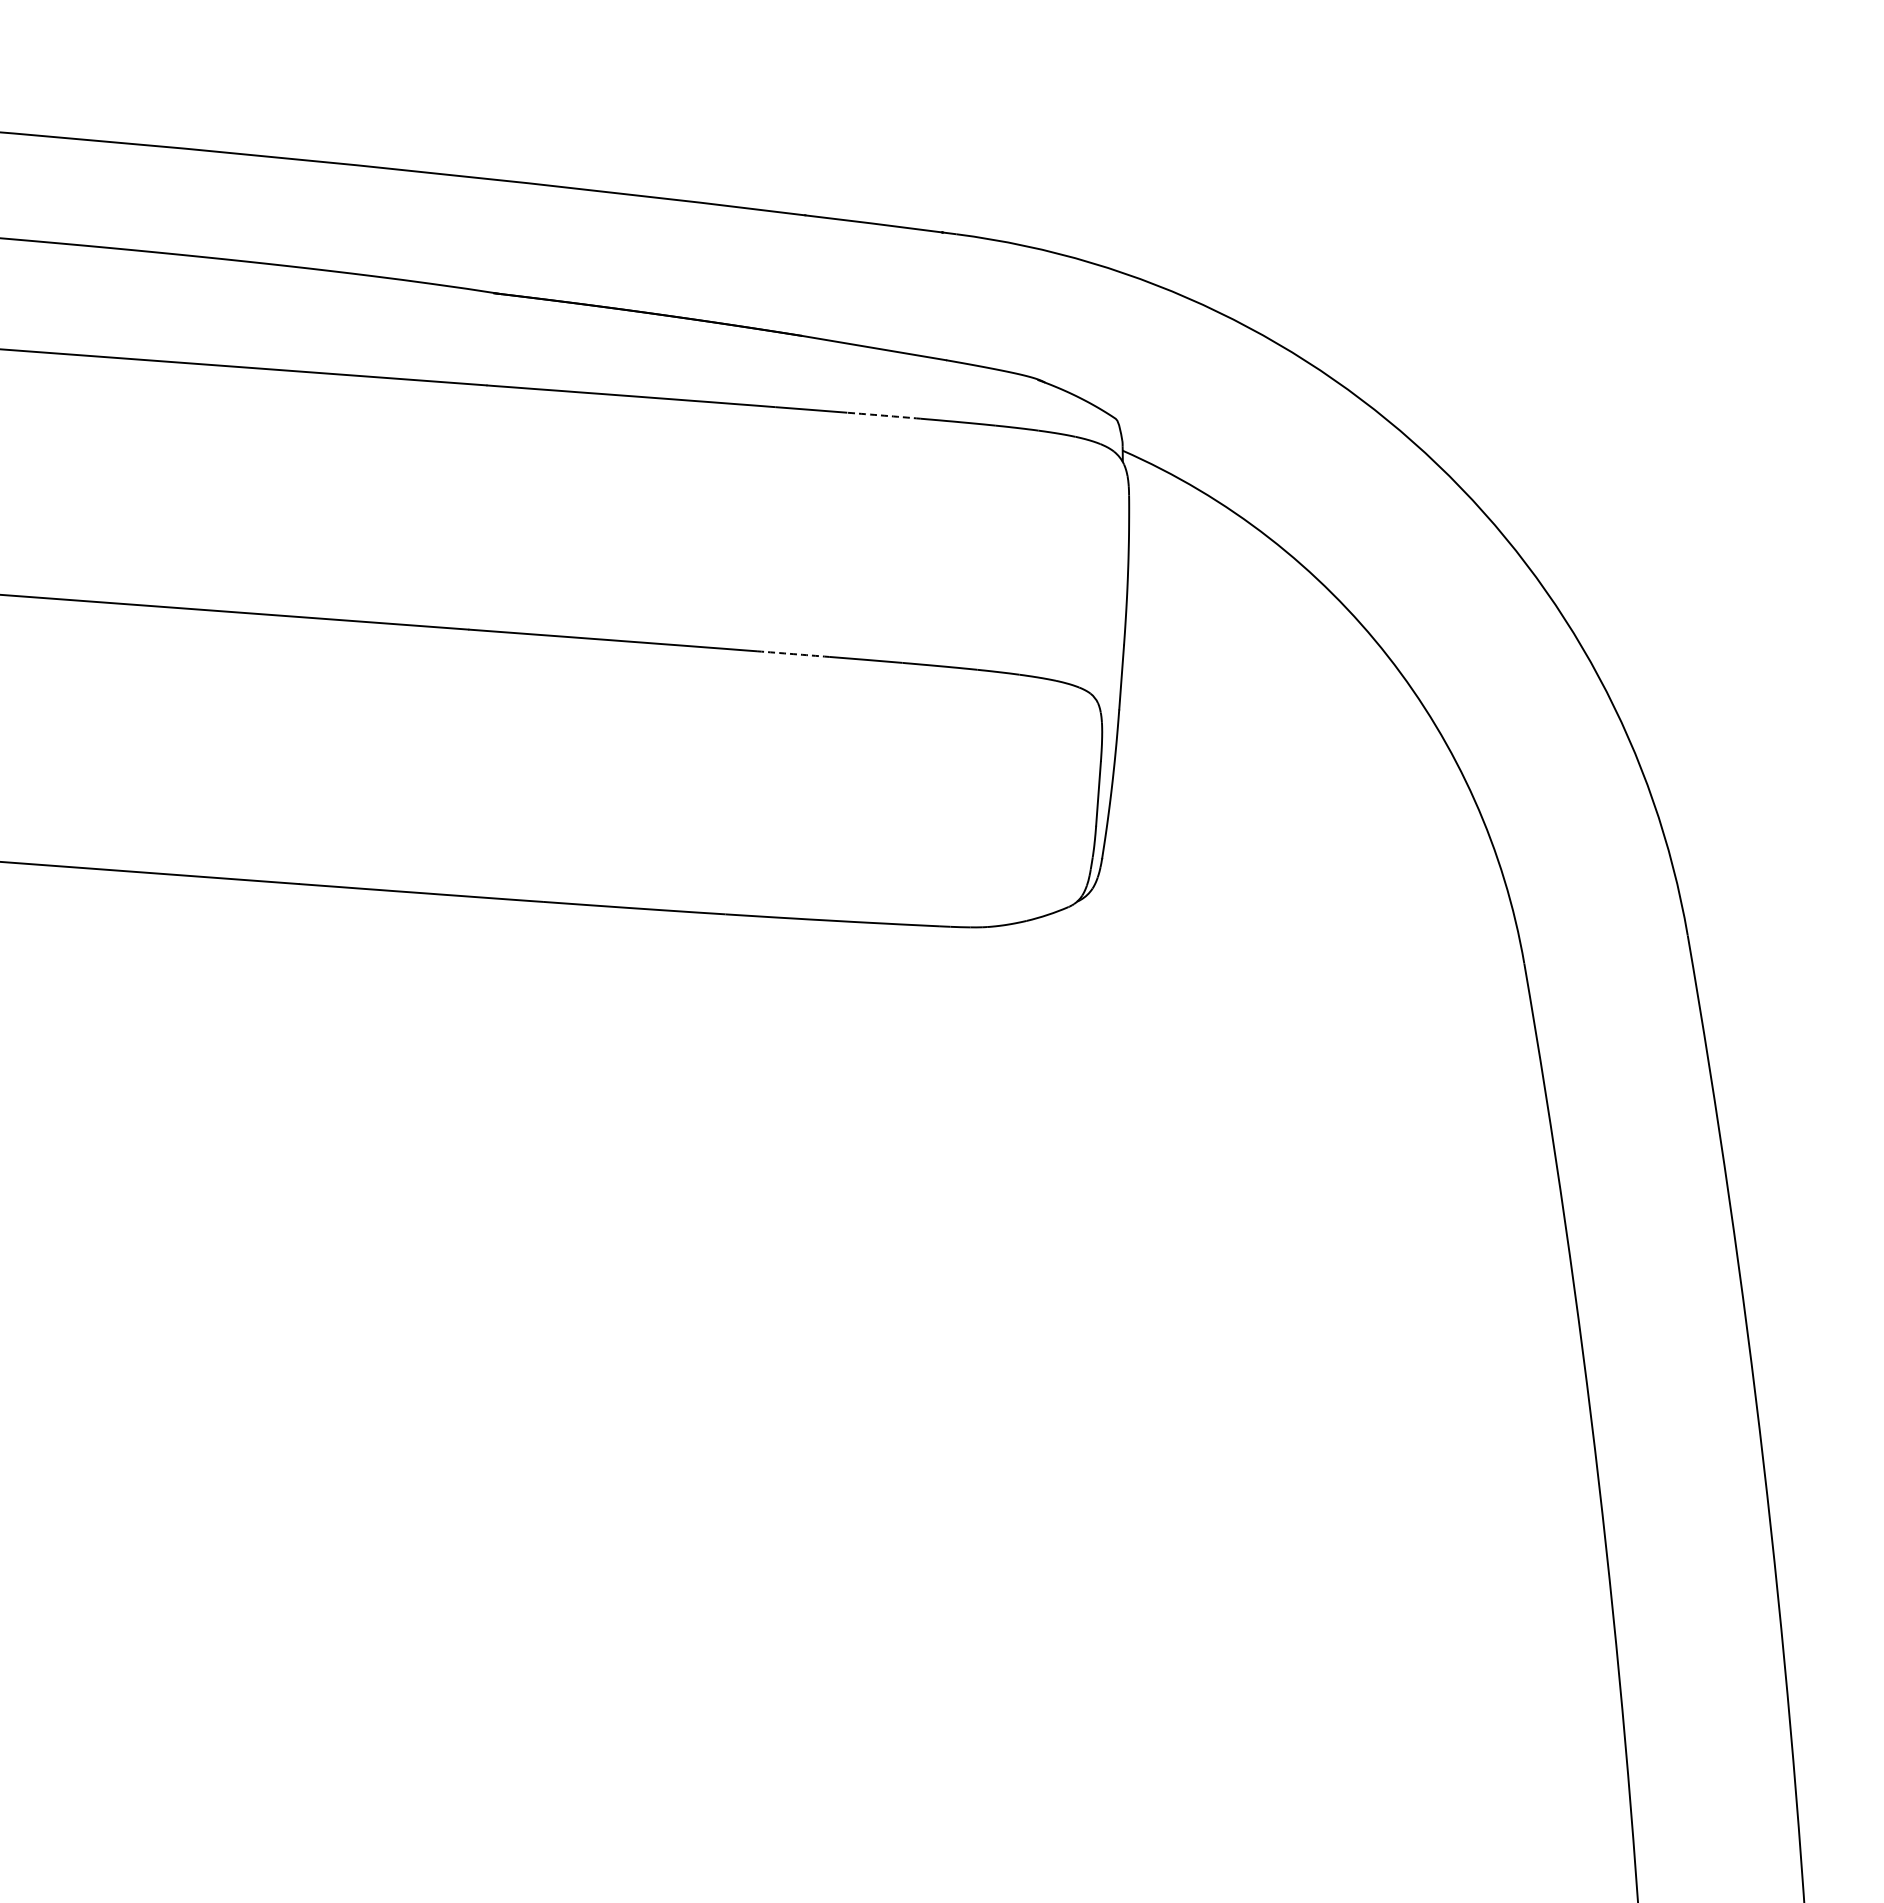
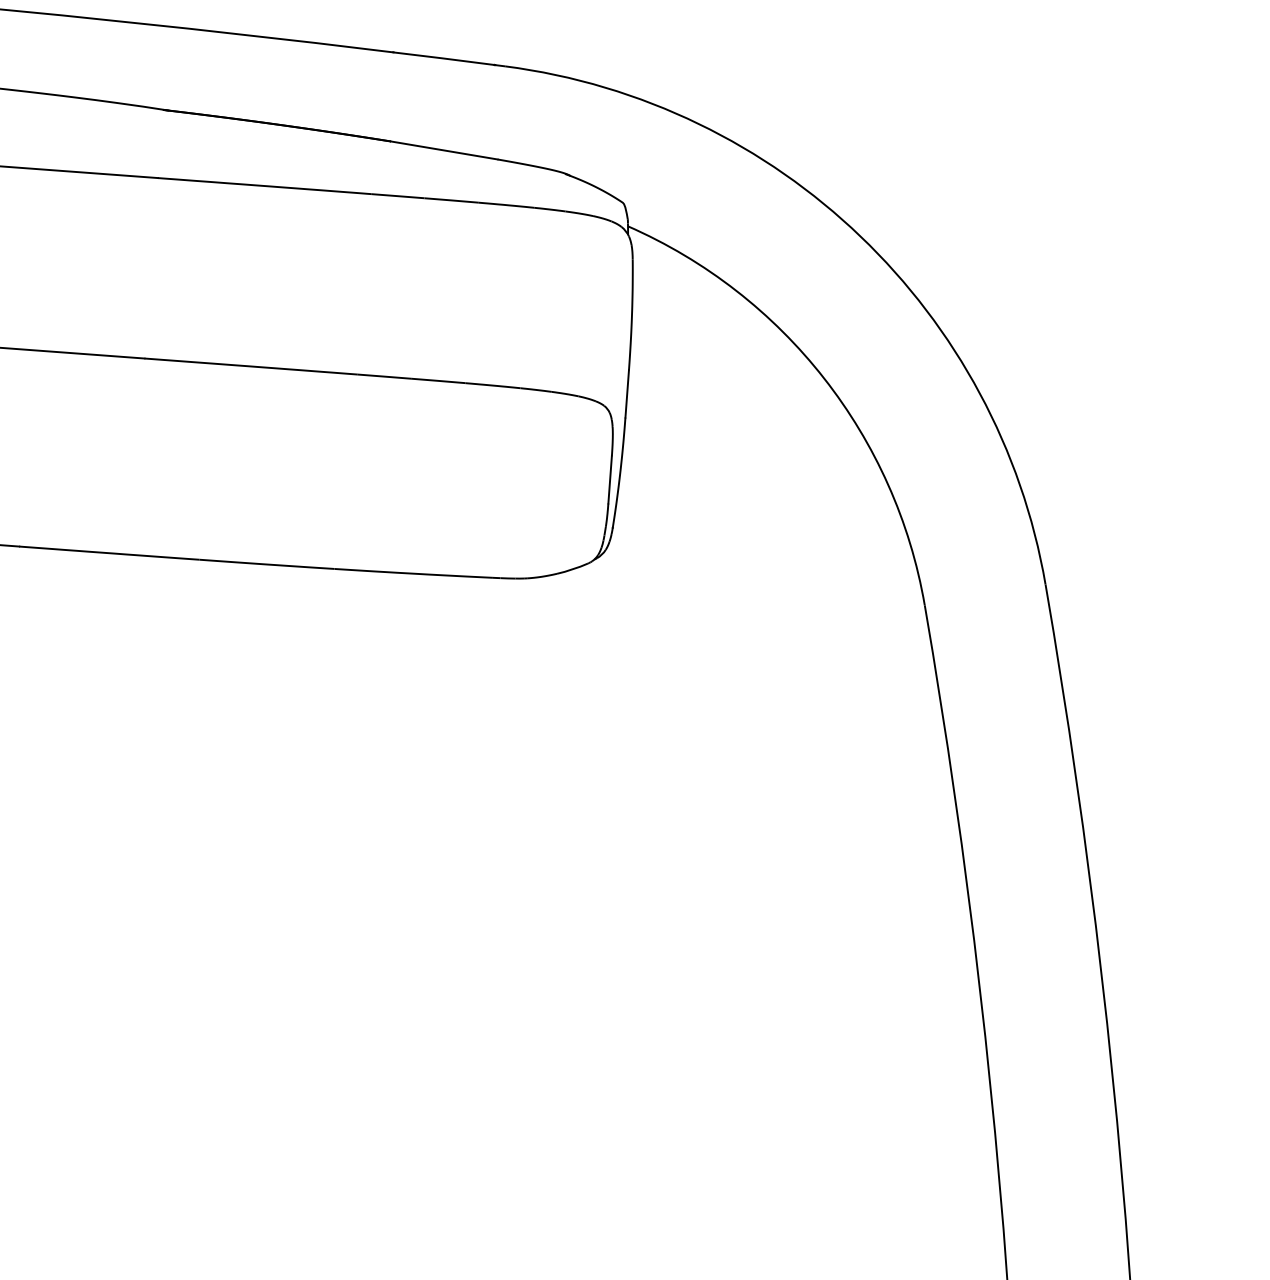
arc: (884, 415) -> (451, 200), dashed -> solid
line: (793, 654) -> (384, 376), dashed -> solid

